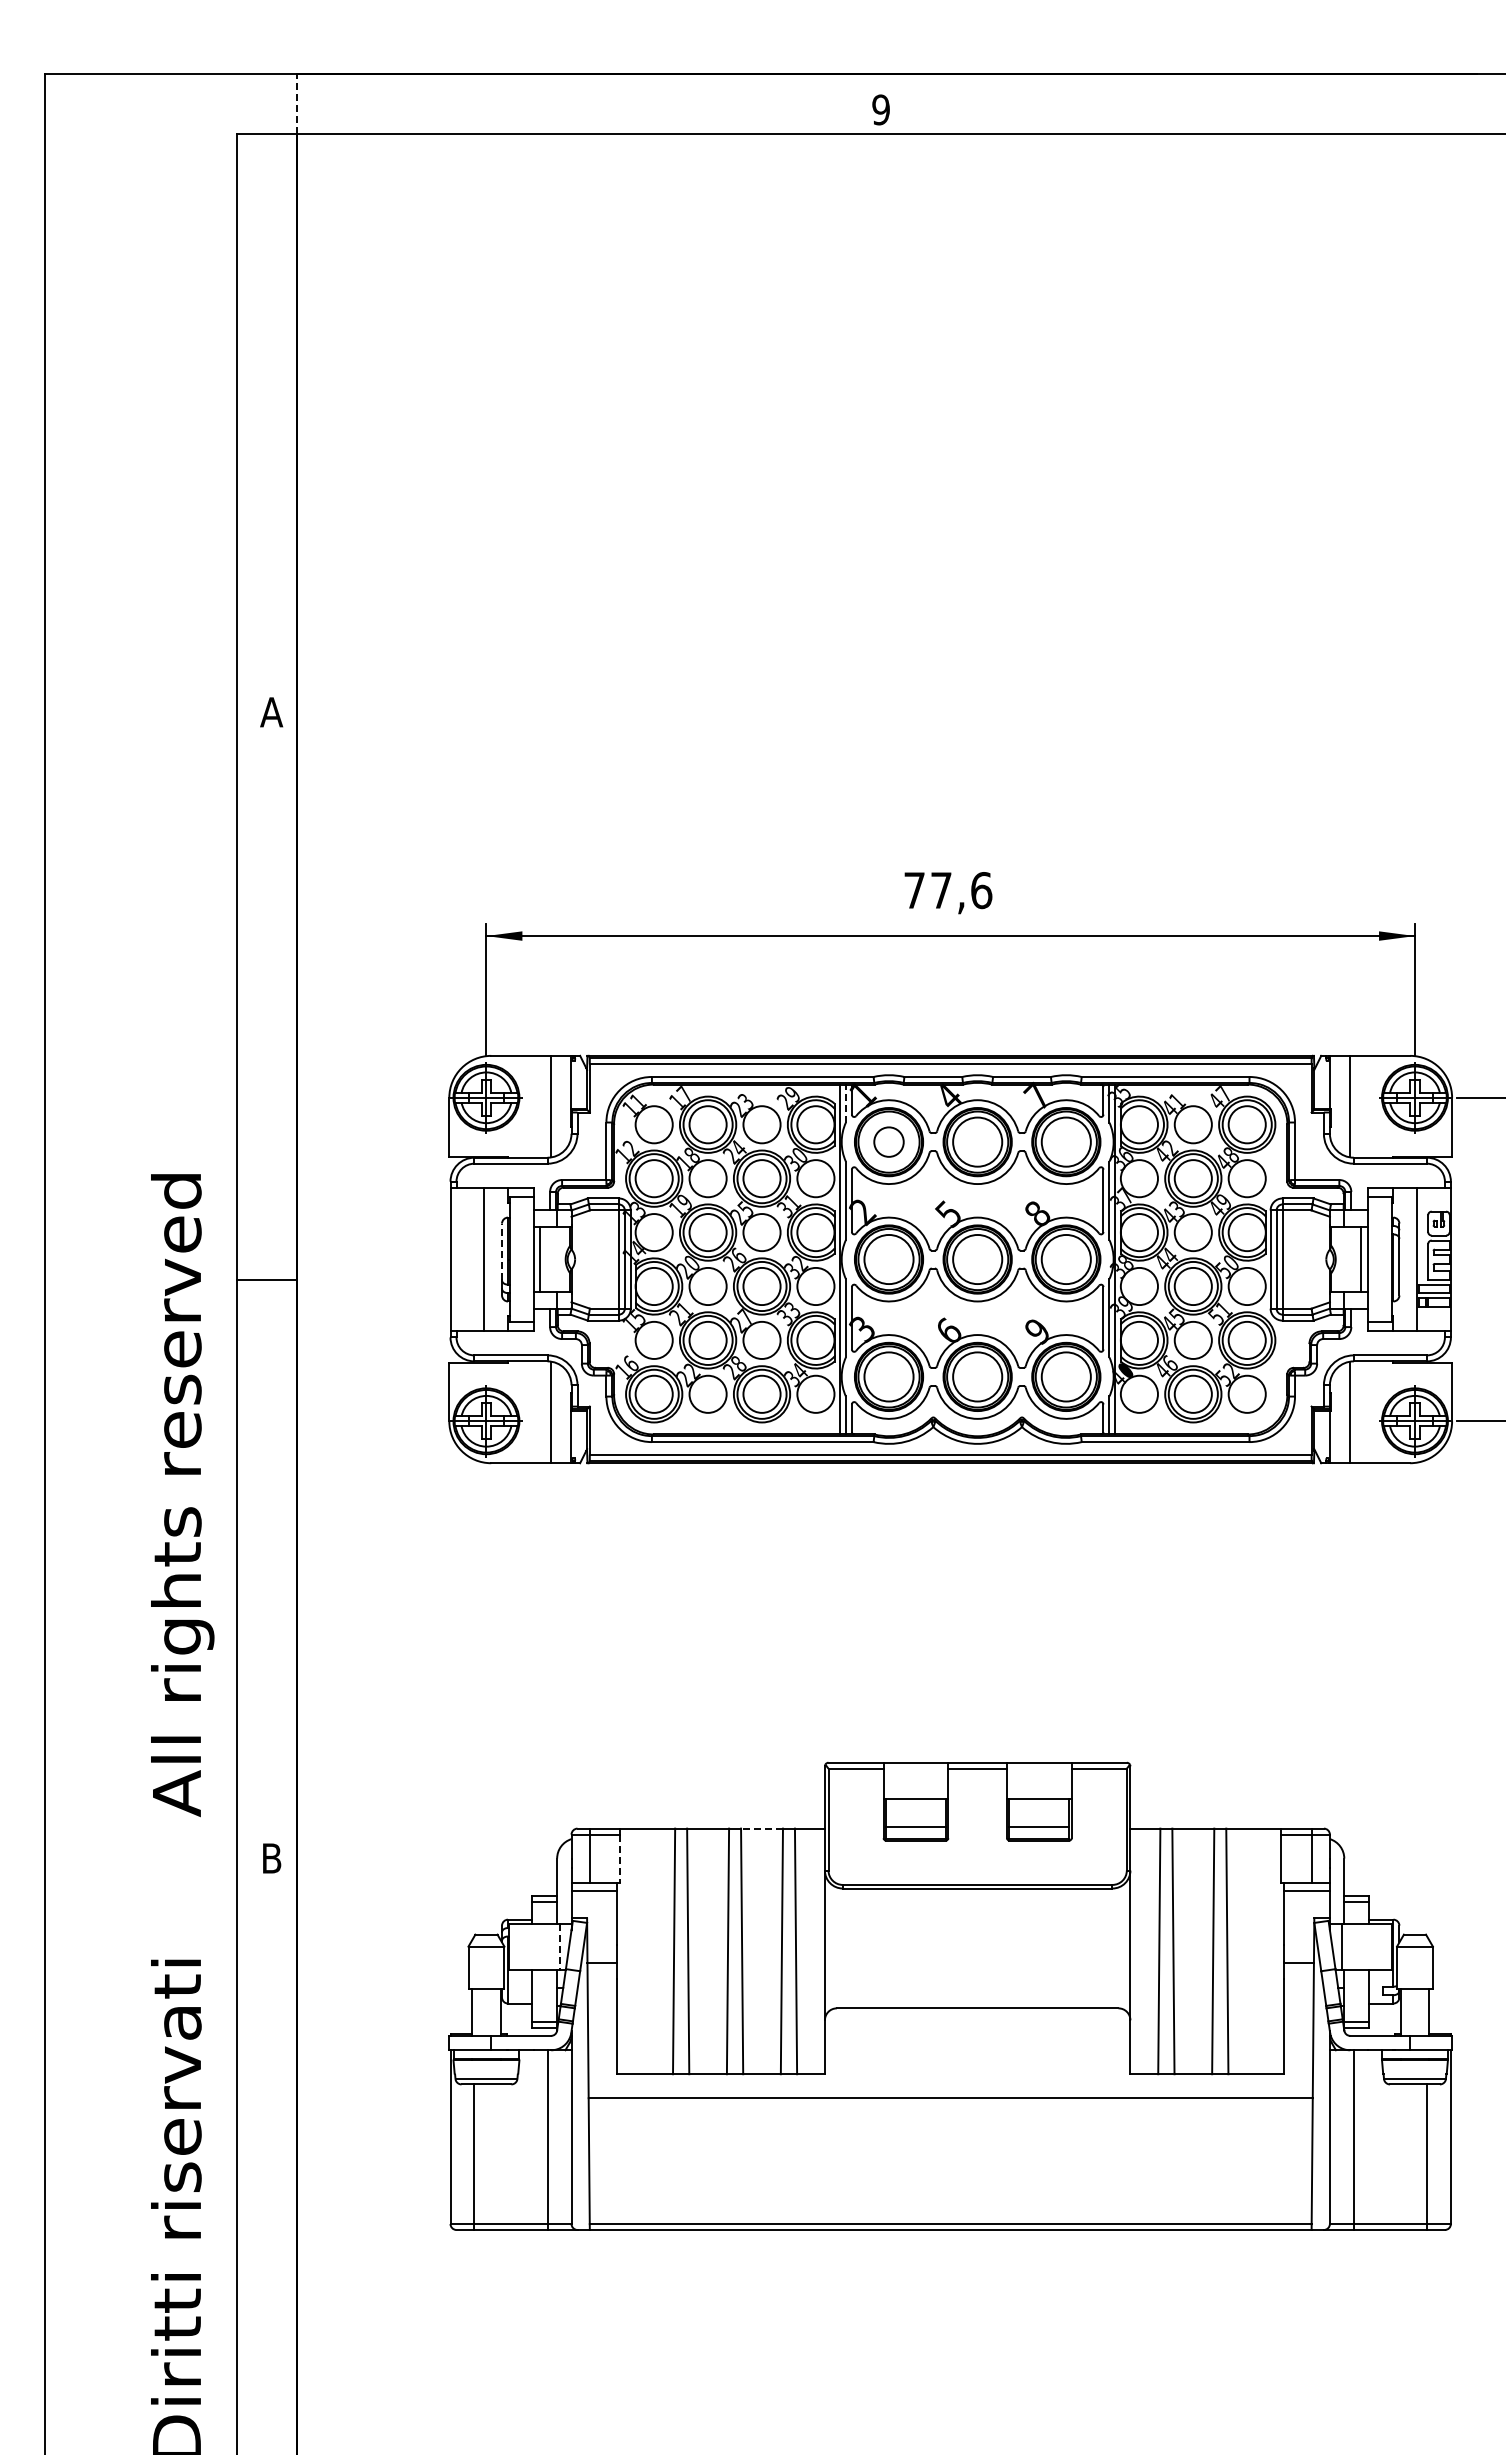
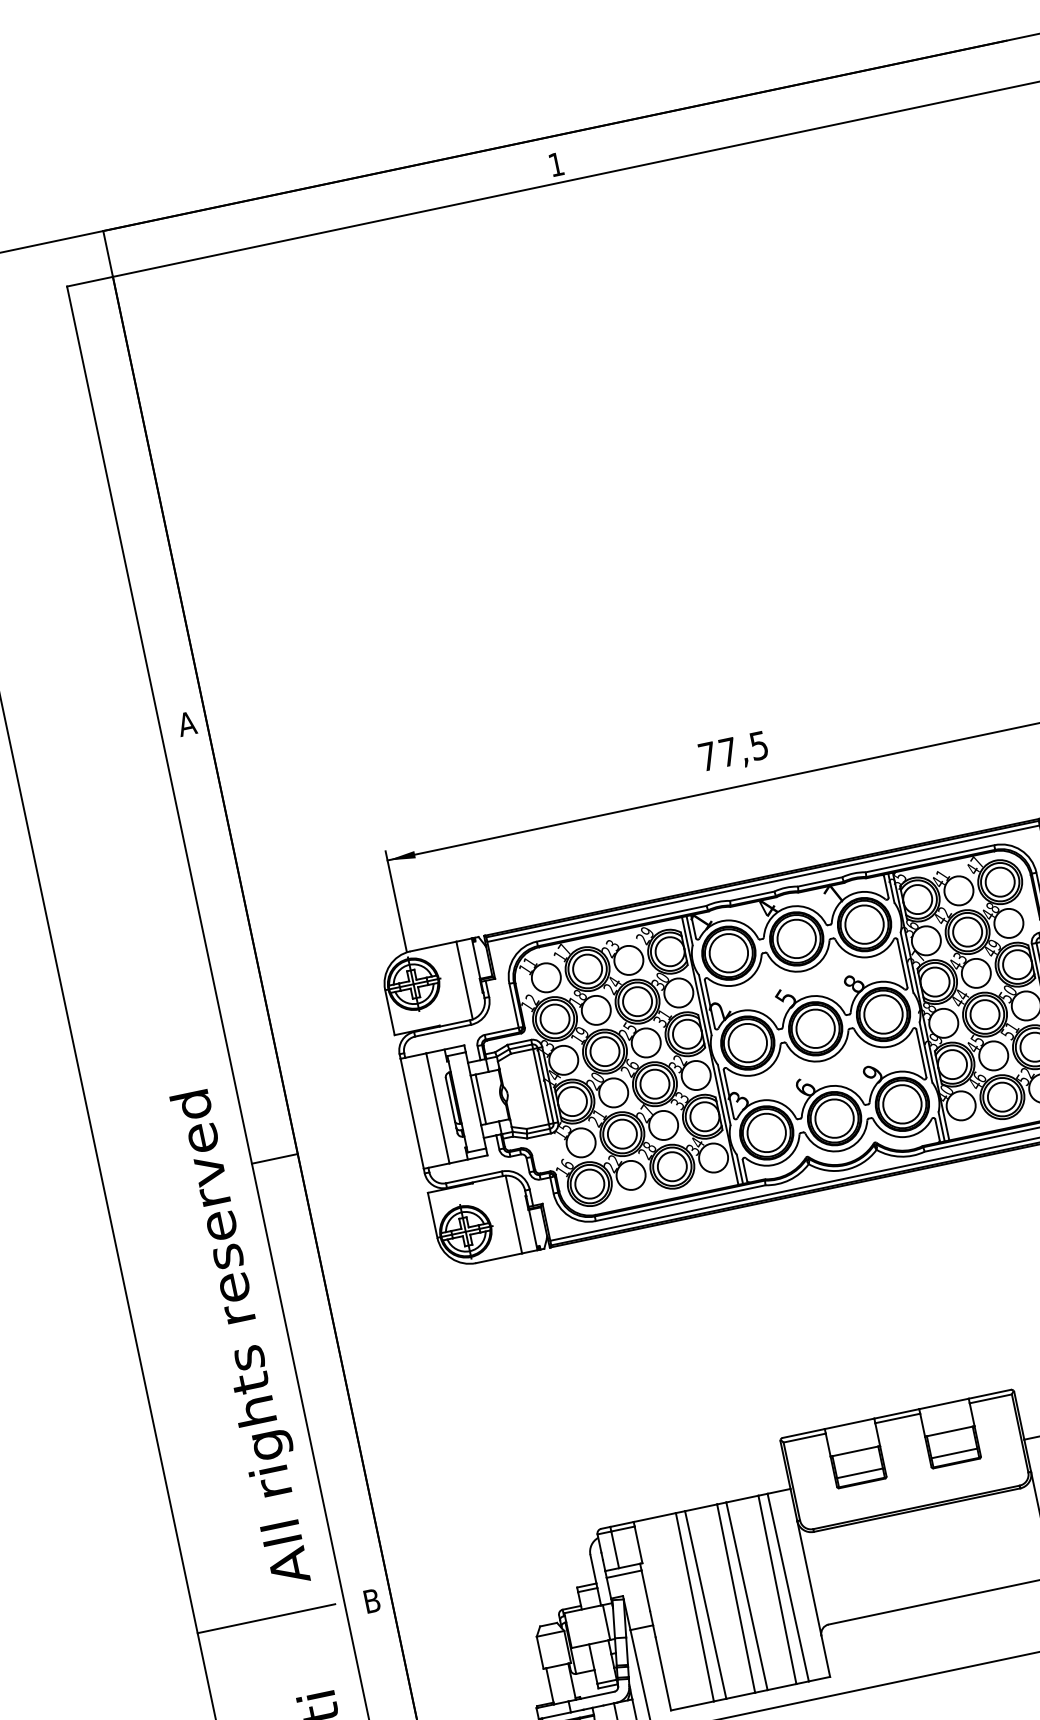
line: (296, 103) -> (107, 253), dashed -> solid
text: (880, 109) -> (555, 164), 9 -> 1
text: (981, 890) -> (759, 745), 77,6 -> 77,5
line: (845, 1103) -> (689, 930), dashed -> solid
circle: (888, 1141) -> (728, 952), size x1.67
line: (502, 1251) -> (450, 1099), dashed -> solid
line: (762, 1828) -> (742, 1498), dashed -> solid
line: (134, 1852) -> (266, 1618), added
line: (620, 1858) -> (638, 1544), dashed -> solid
line: (559, 1947) -> (606, 1622), dashed -> solid

